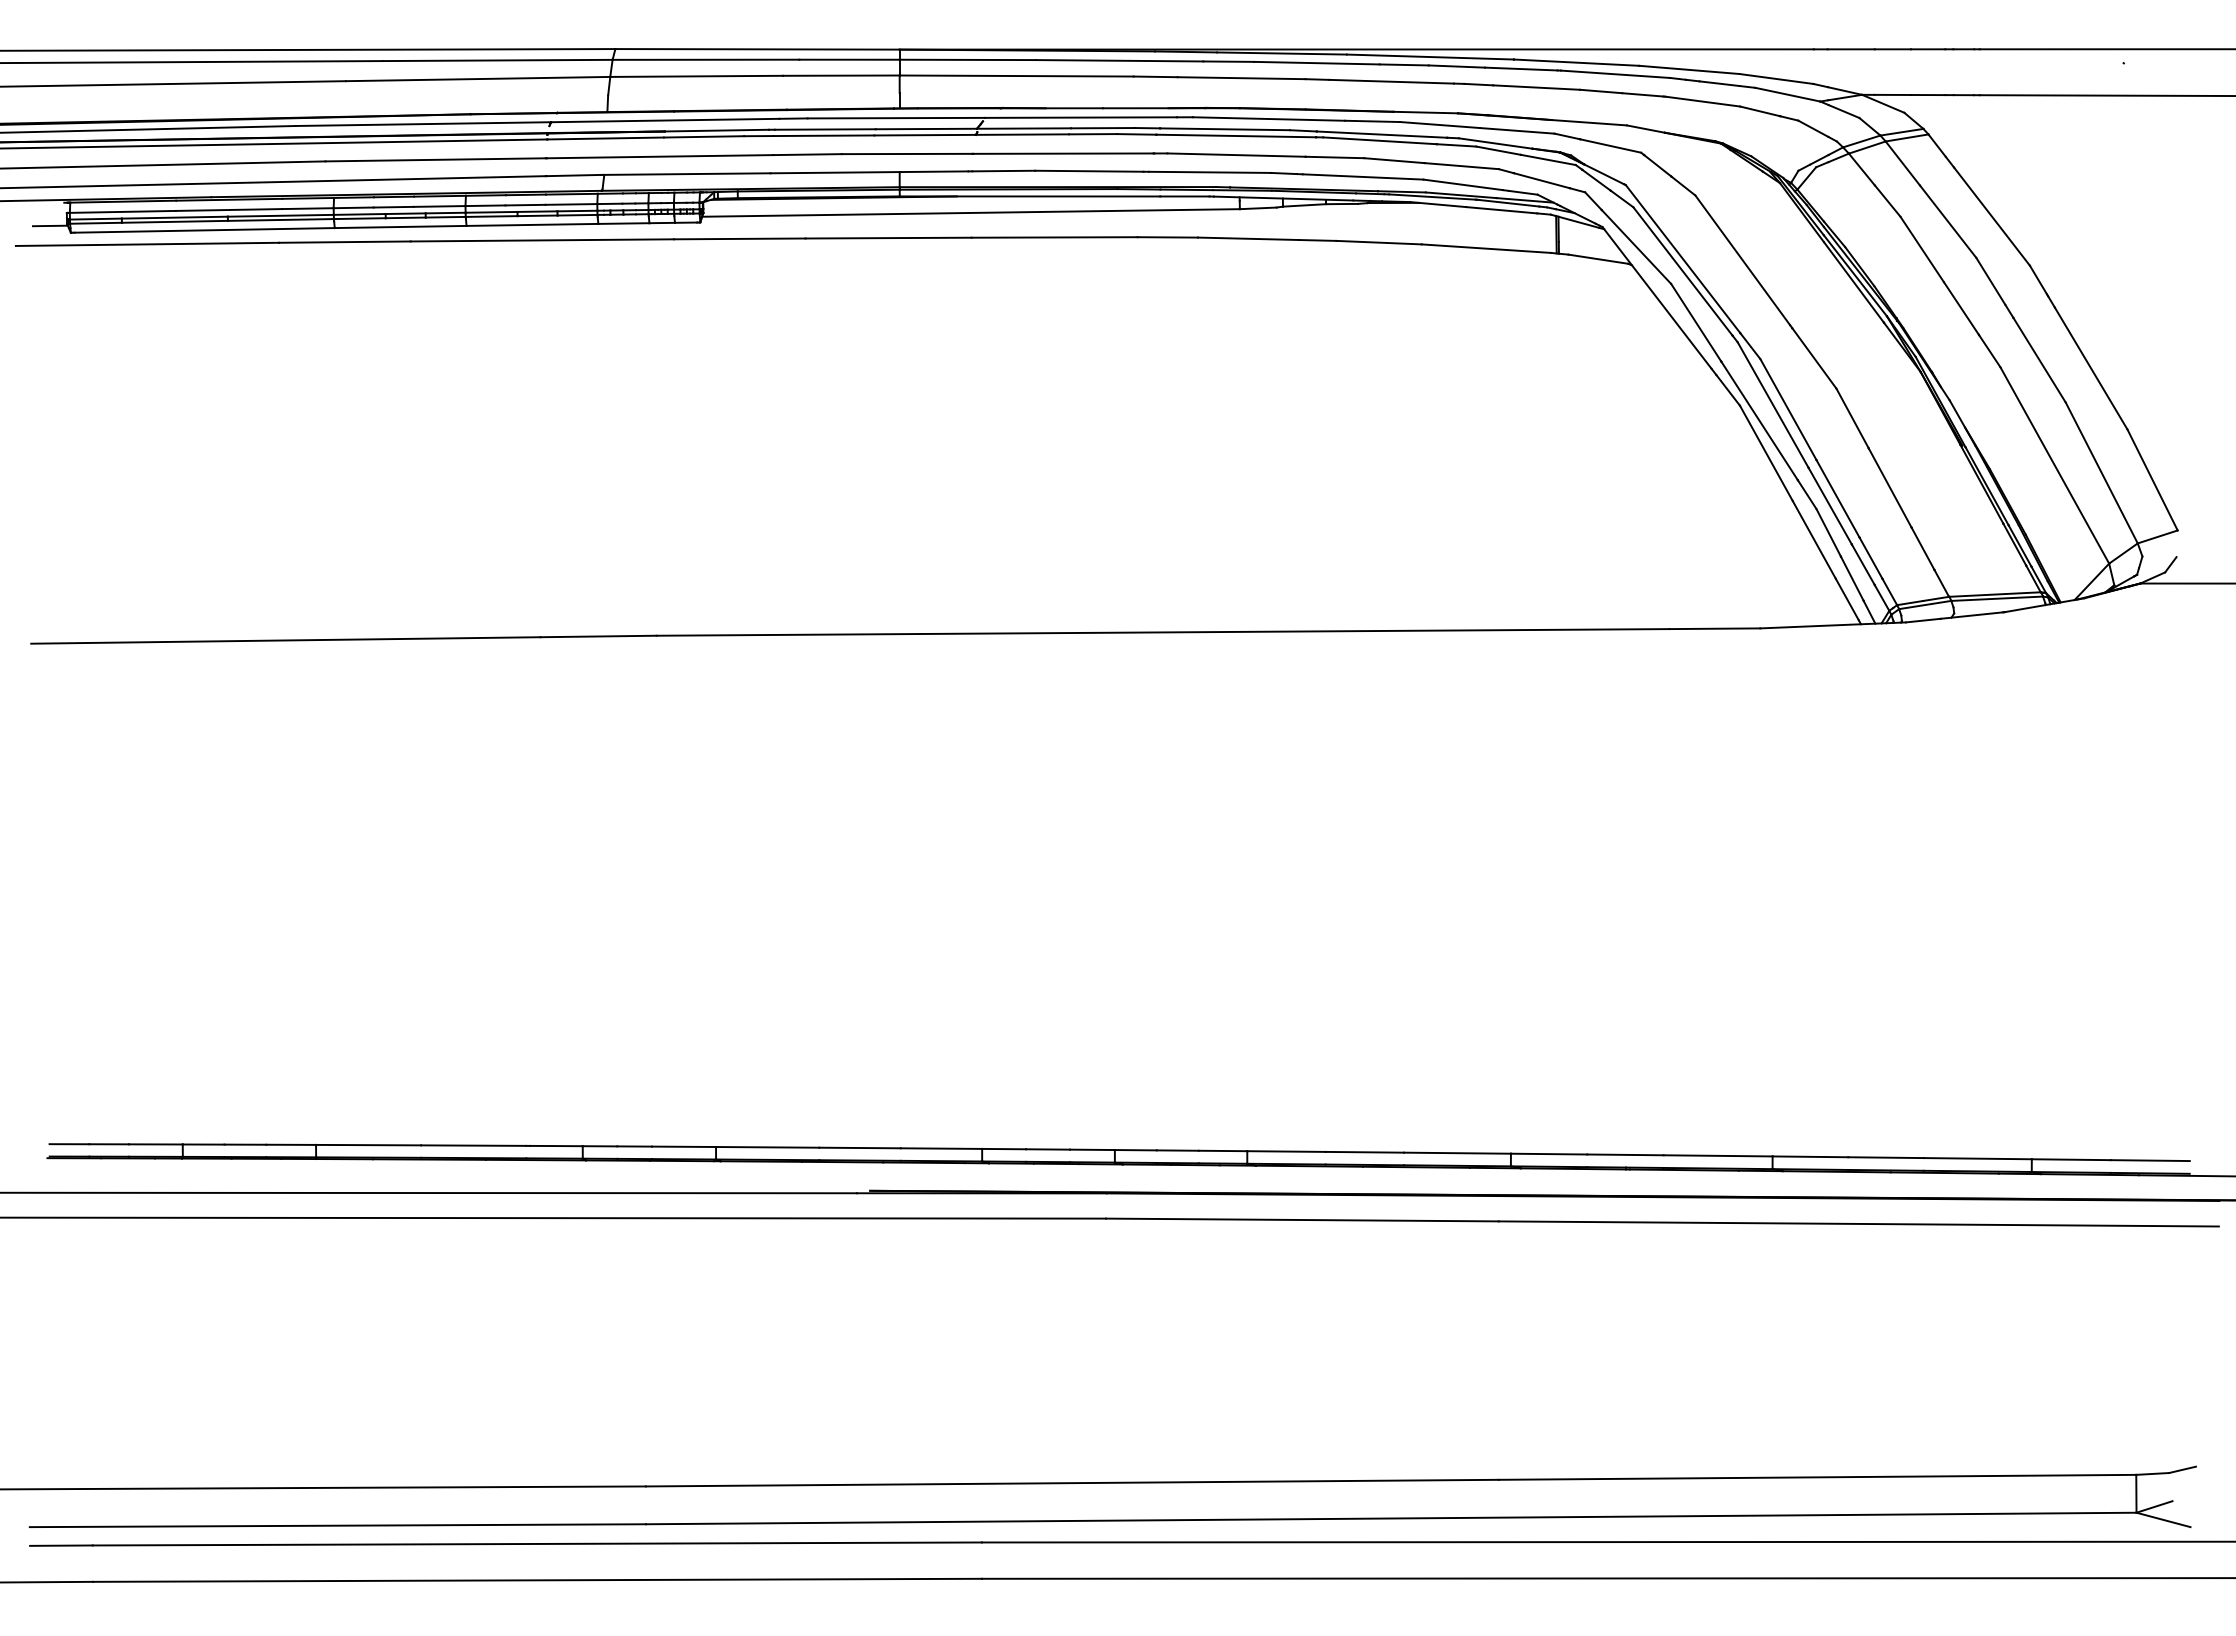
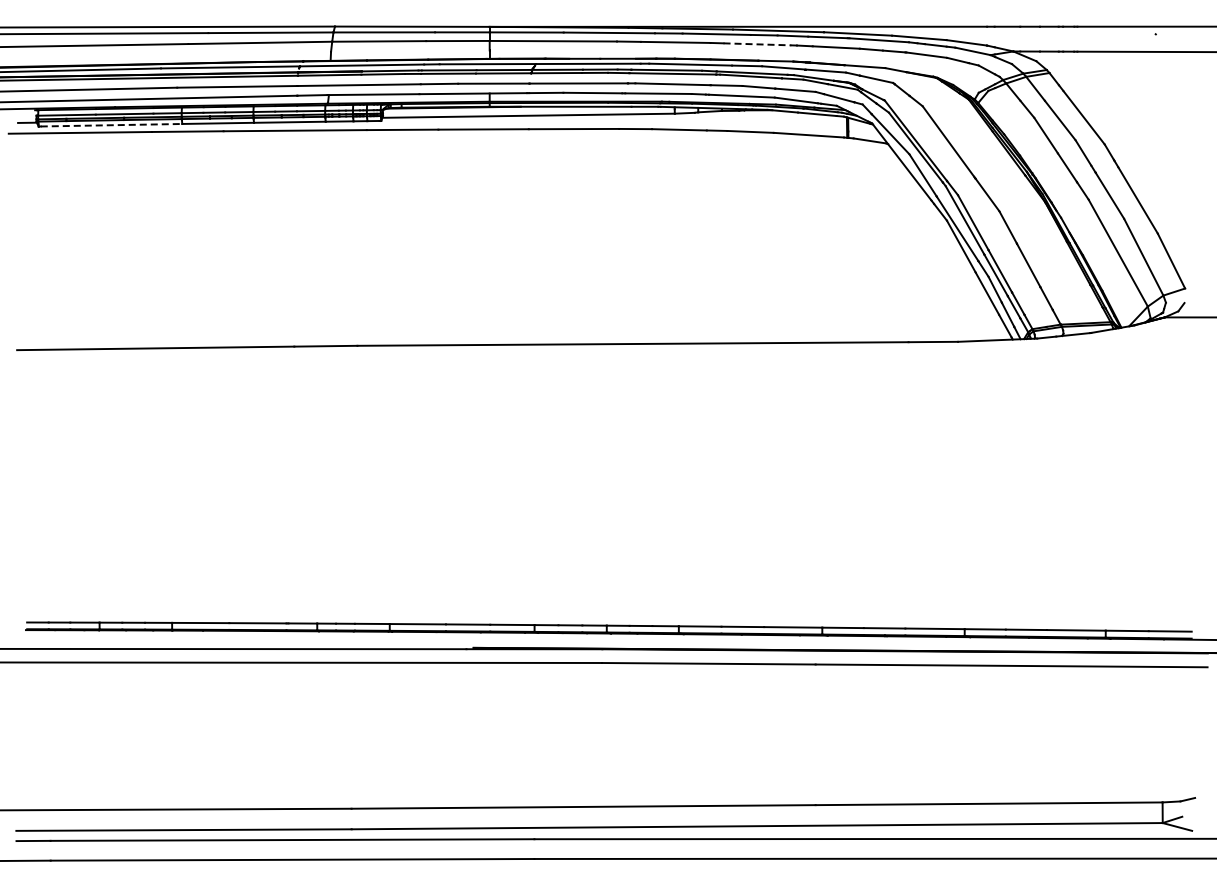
line: (1391, 82) -> (757, 44), solid -> dashed
line: (204, 230) -> (111, 125), solid -> dashed

